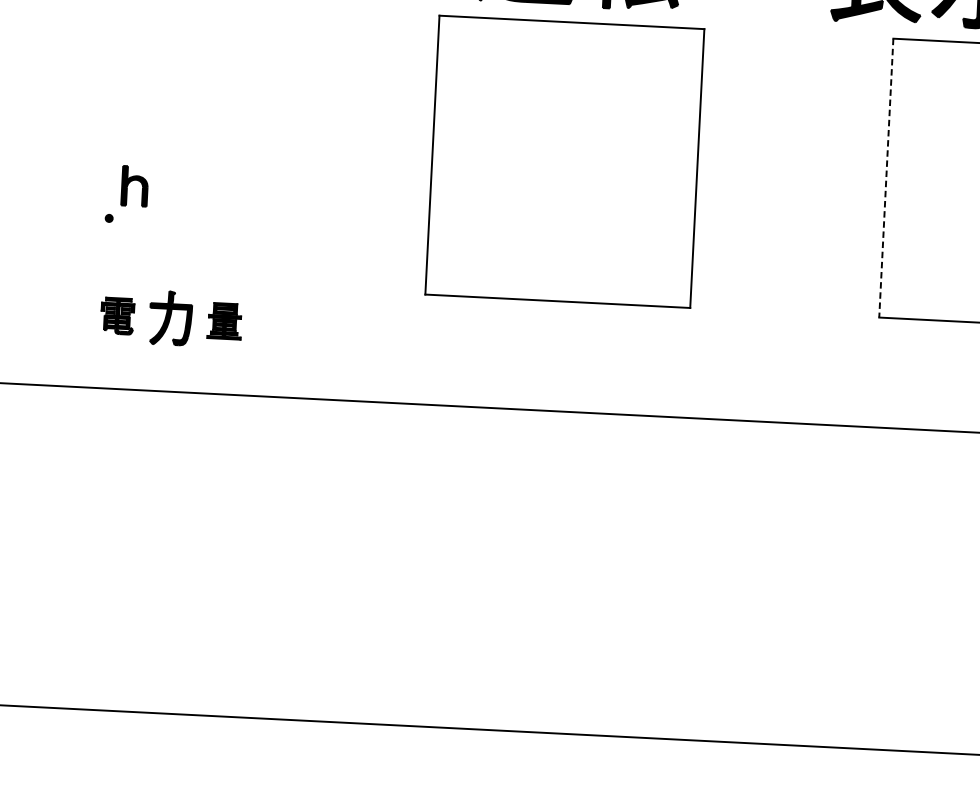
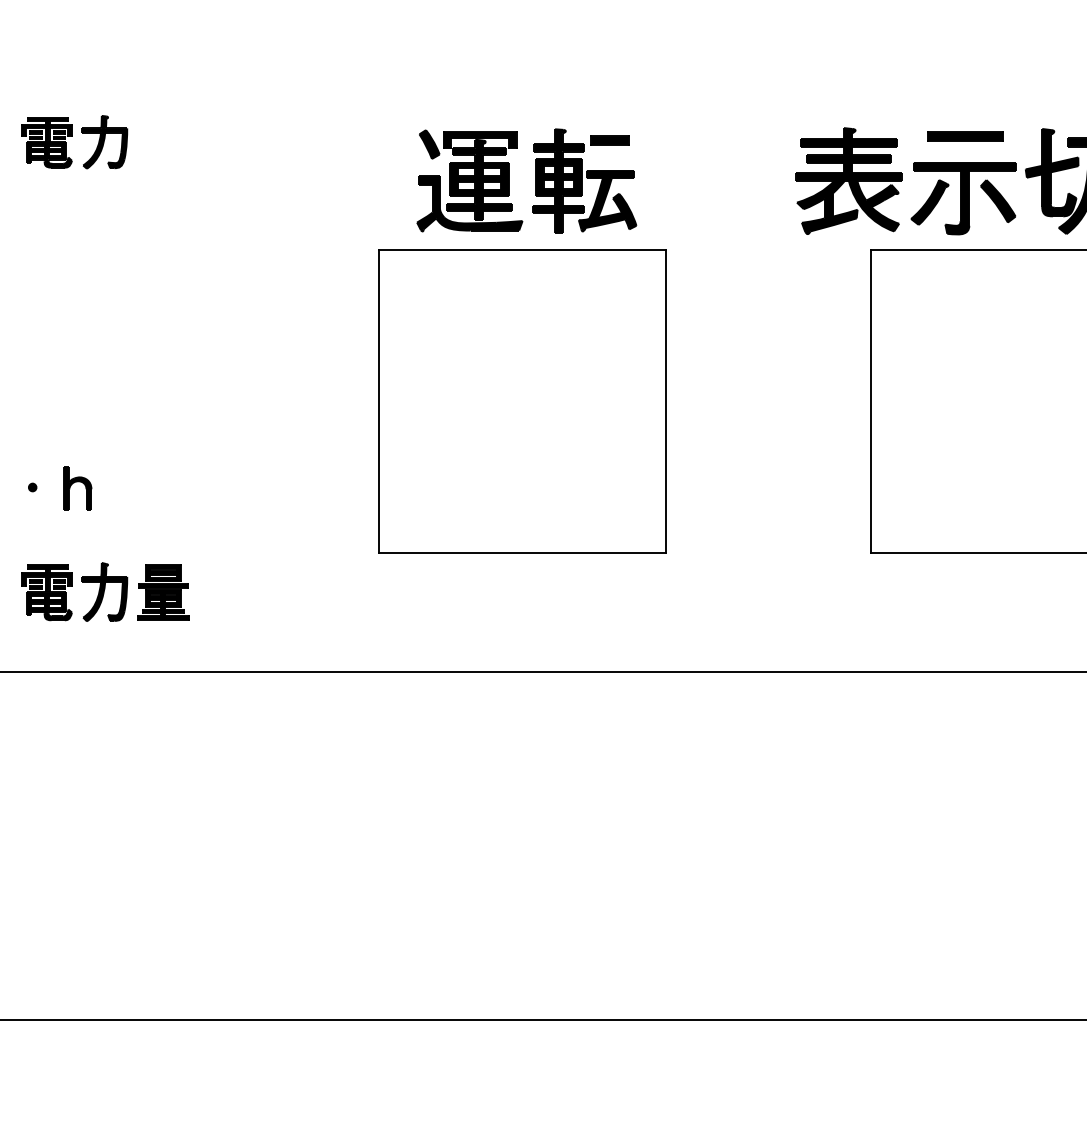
line: (885, 178) -> (870, 401), dashed -> solid
part: (134, 186) -> (77, 488), moved
part: (117, 315) -> (46, 592), size x1.43
part: (224, 321) -> (163, 592), size x1.43

